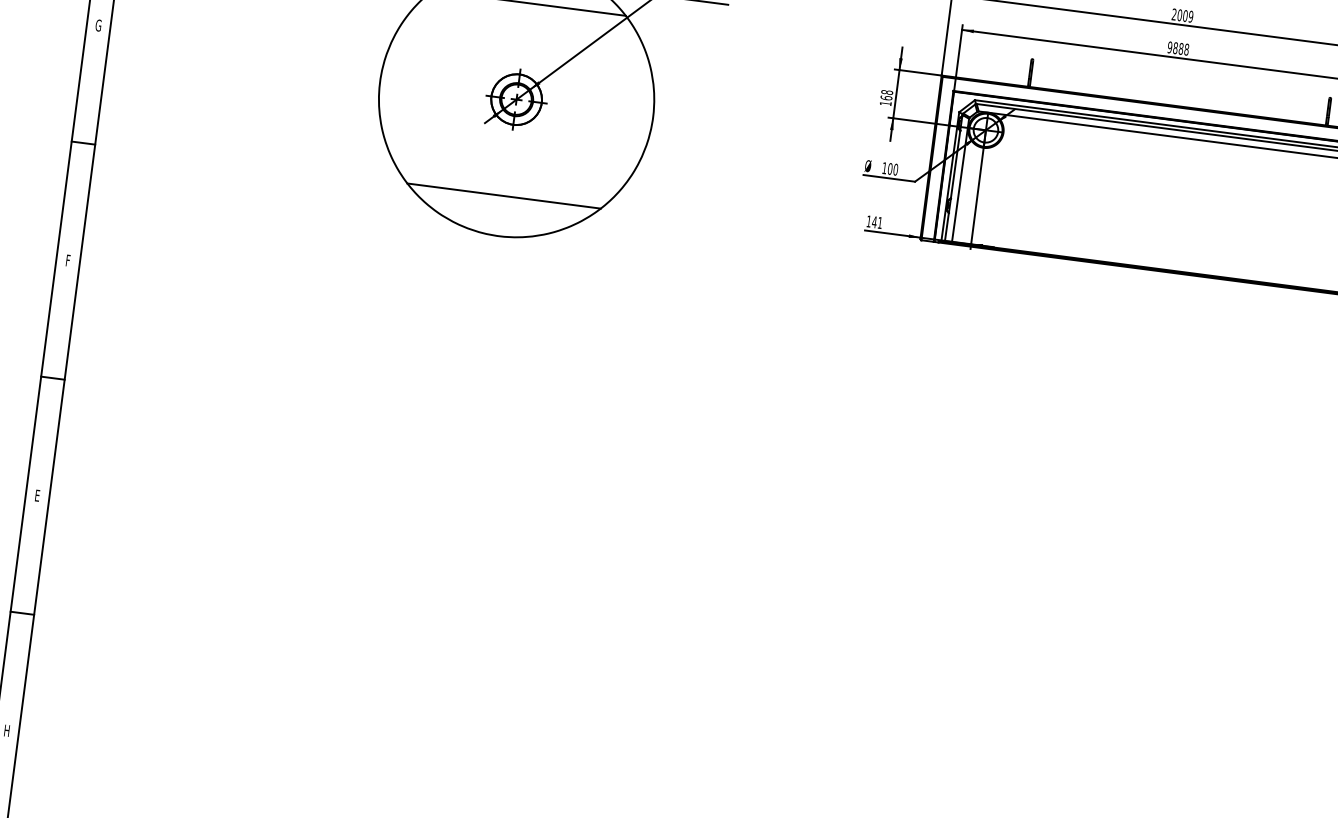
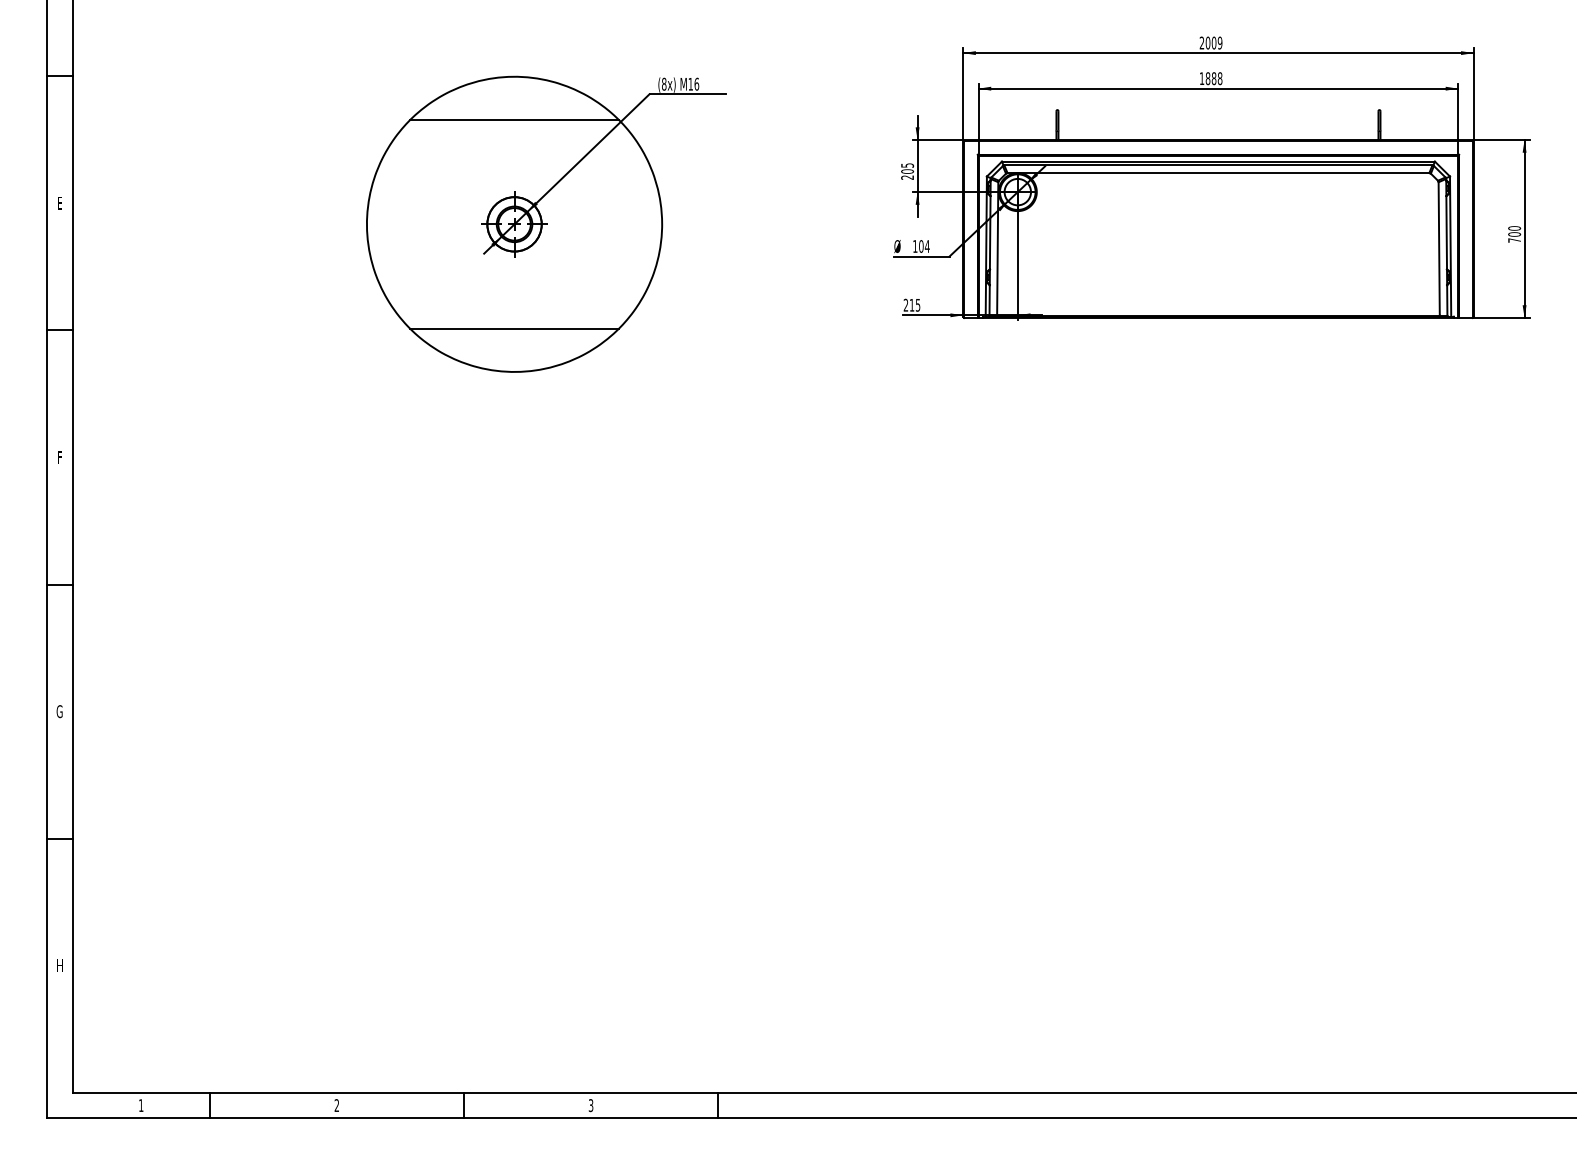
text: (98, 24) -> (59, 202), G -> E
text: (1169, 47) -> (1201, 78), 9888 -> 1888
text: (886, 97) -> (907, 171), 168 -> 205
text: (894, 169) -> (926, 246), 100 -> 104
text: (874, 221) -> (911, 304), 141 -> 215
text: (37, 495) -> (59, 711), E -> G

